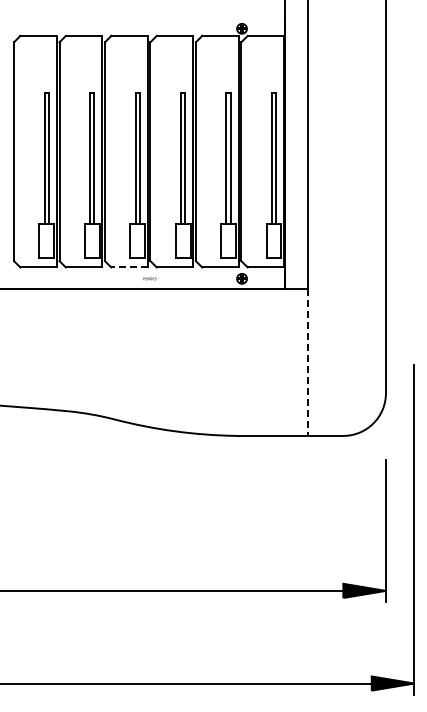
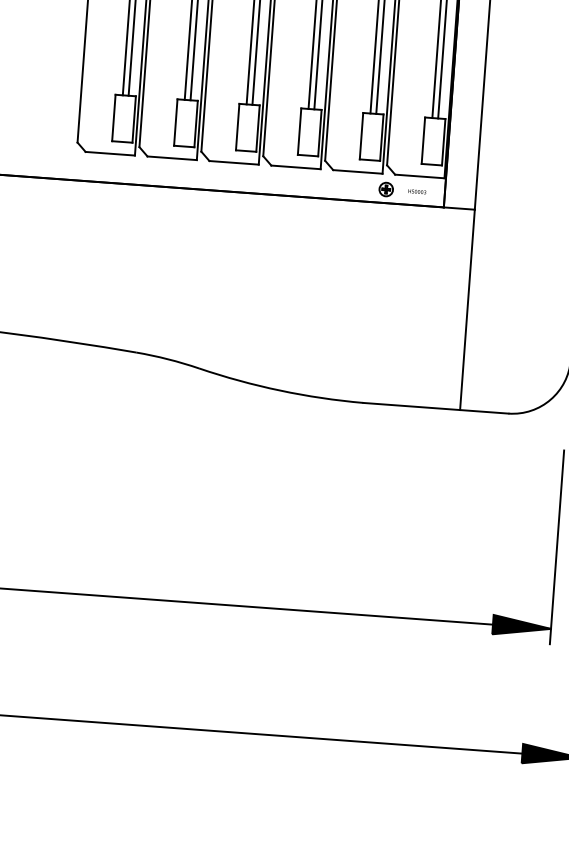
line: (128, 267) -> (232, 162), dashed -> solid
text: (149, 278) -> (416, 191), moved
line: (307, 362) -> (467, 310), dashed -> solid

